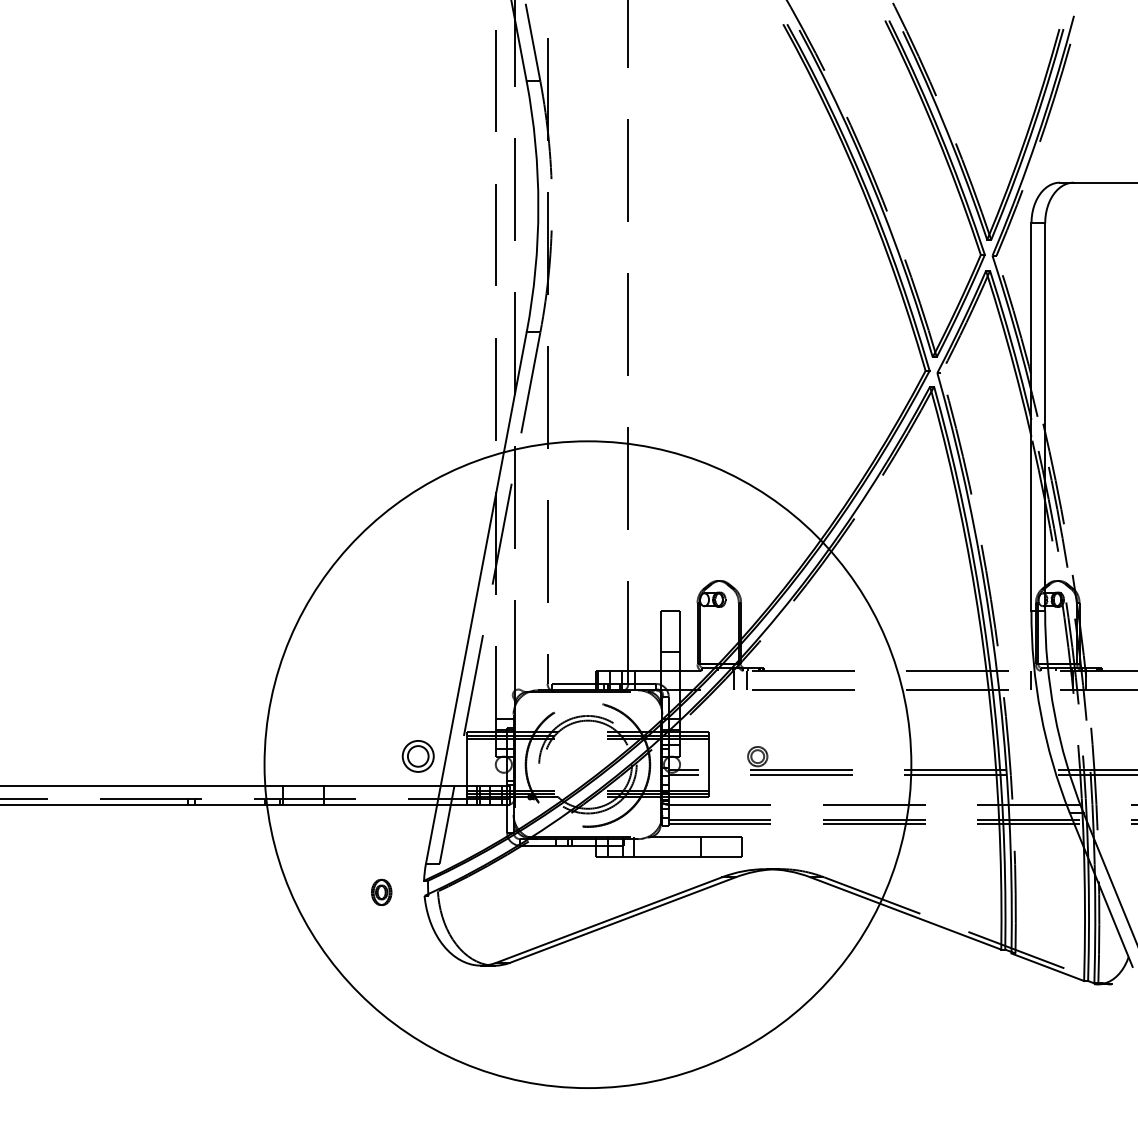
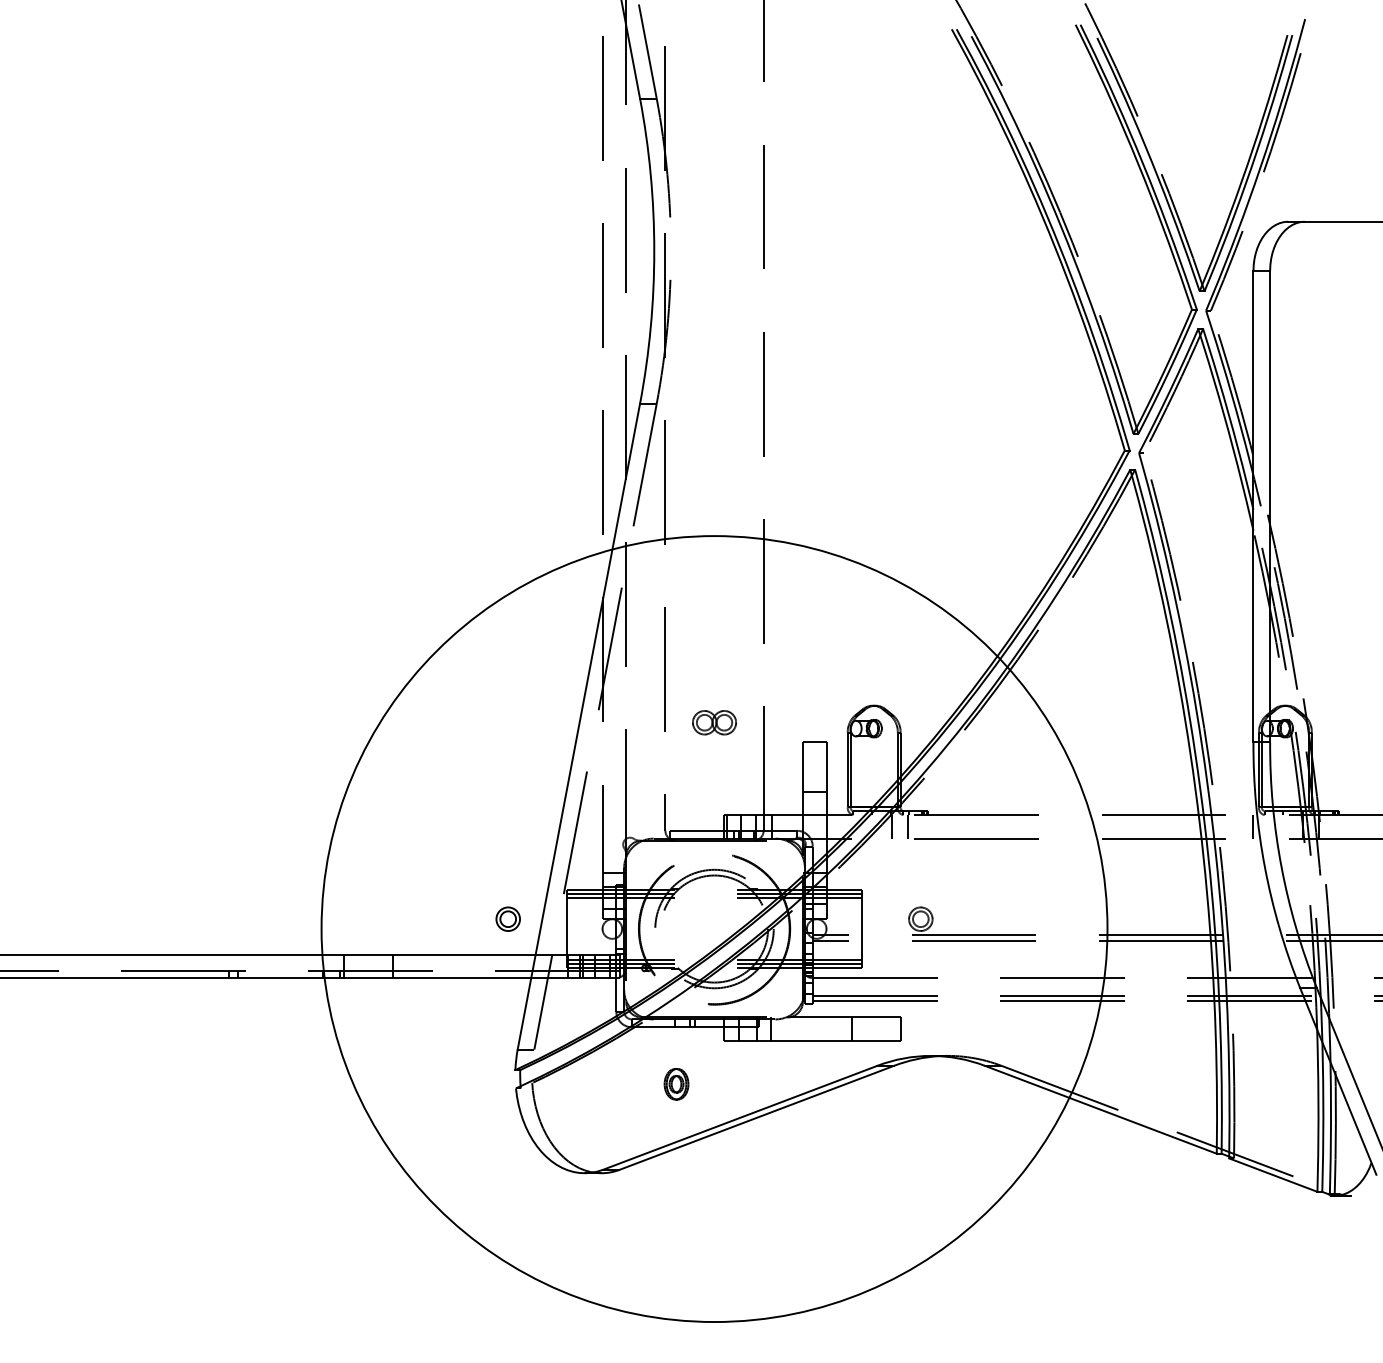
part: (587, 594) -> (713, 722), added
part: (417, 756) -> (507, 919), size x0.62
part: (381, 892) -> (676, 1084), moved

